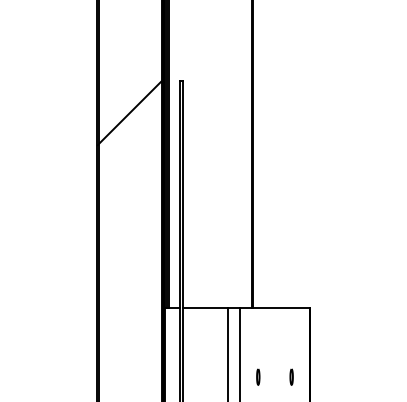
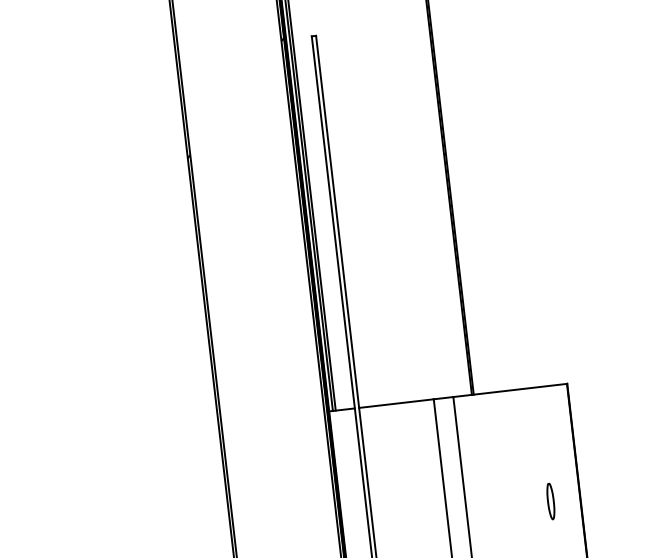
hatch: (129, 112) -> (234, 98), removed
part: (258, 376) -> (496, 506), removed
part: (291, 376) -> (550, 500), size x1.4

